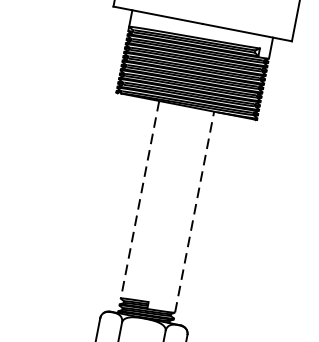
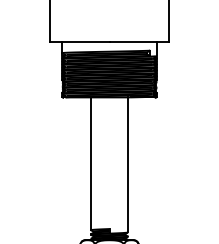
line: (140, 200) -> (91, 164), dashed -> solid
line: (194, 211) -> (127, 164), dashed -> solid

